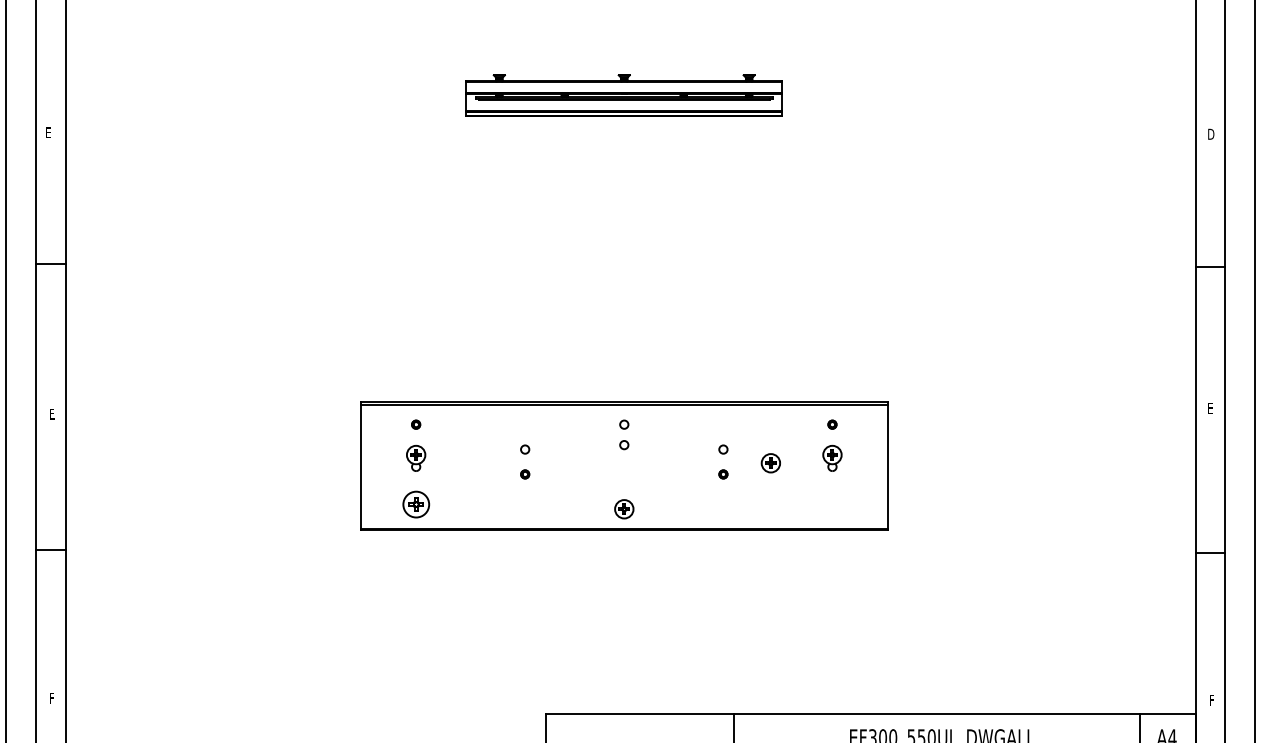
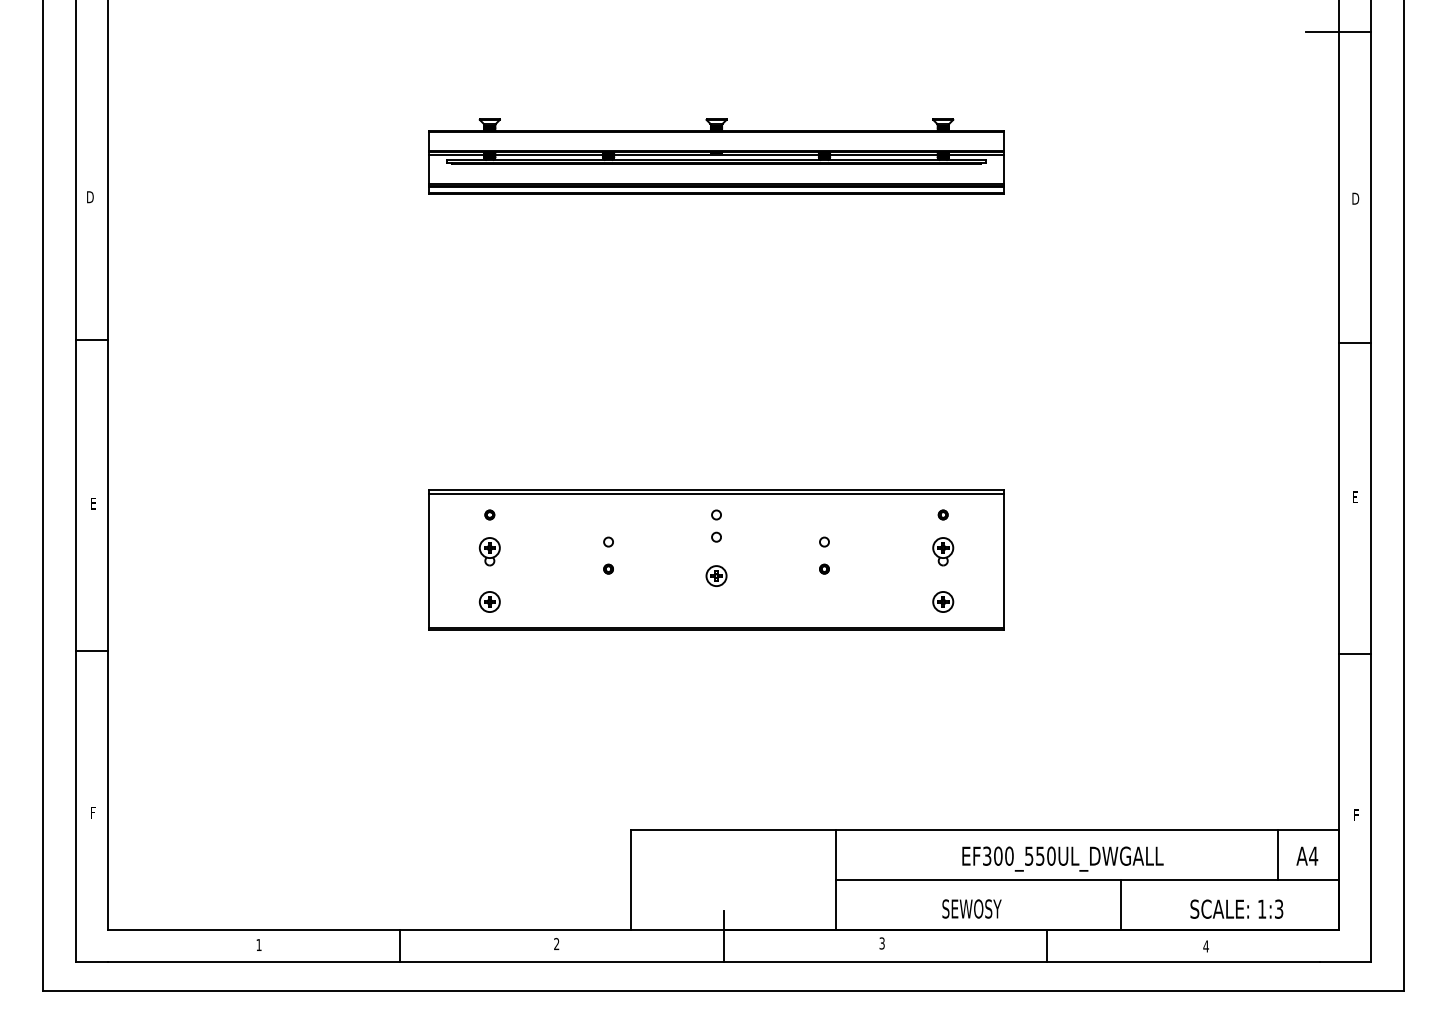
part: (624, 95) -> (716, 156), size x1.67
text: (49, 133) -> (90, 197), E -> D
part: (771, 462) -> (943, 601), moved
part: (415, 504) -> (489, 601), size x0.71
part: (624, 508) -> (716, 575), moved

